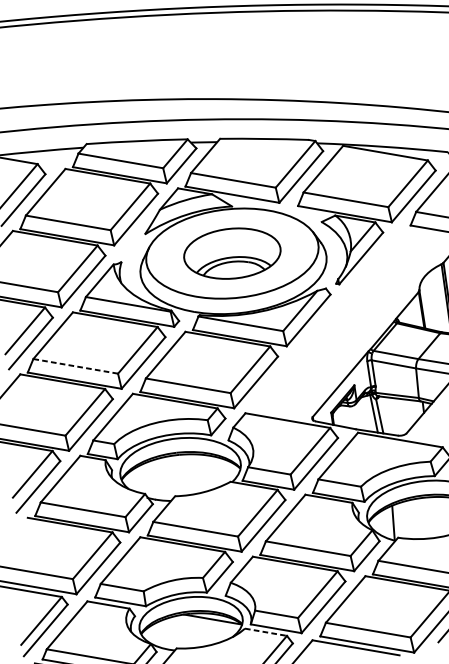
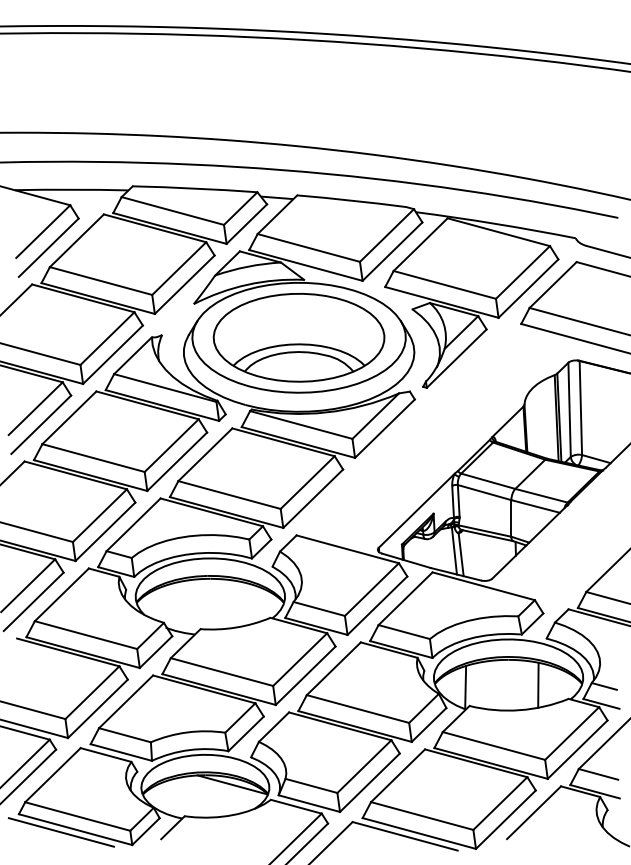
part: (231, 253) -> (298, 337), size x1.43
line: (76, 366) -> (94, 458), dashed -> solid
line: (266, 632) -> (296, 806), dashed -> solid

